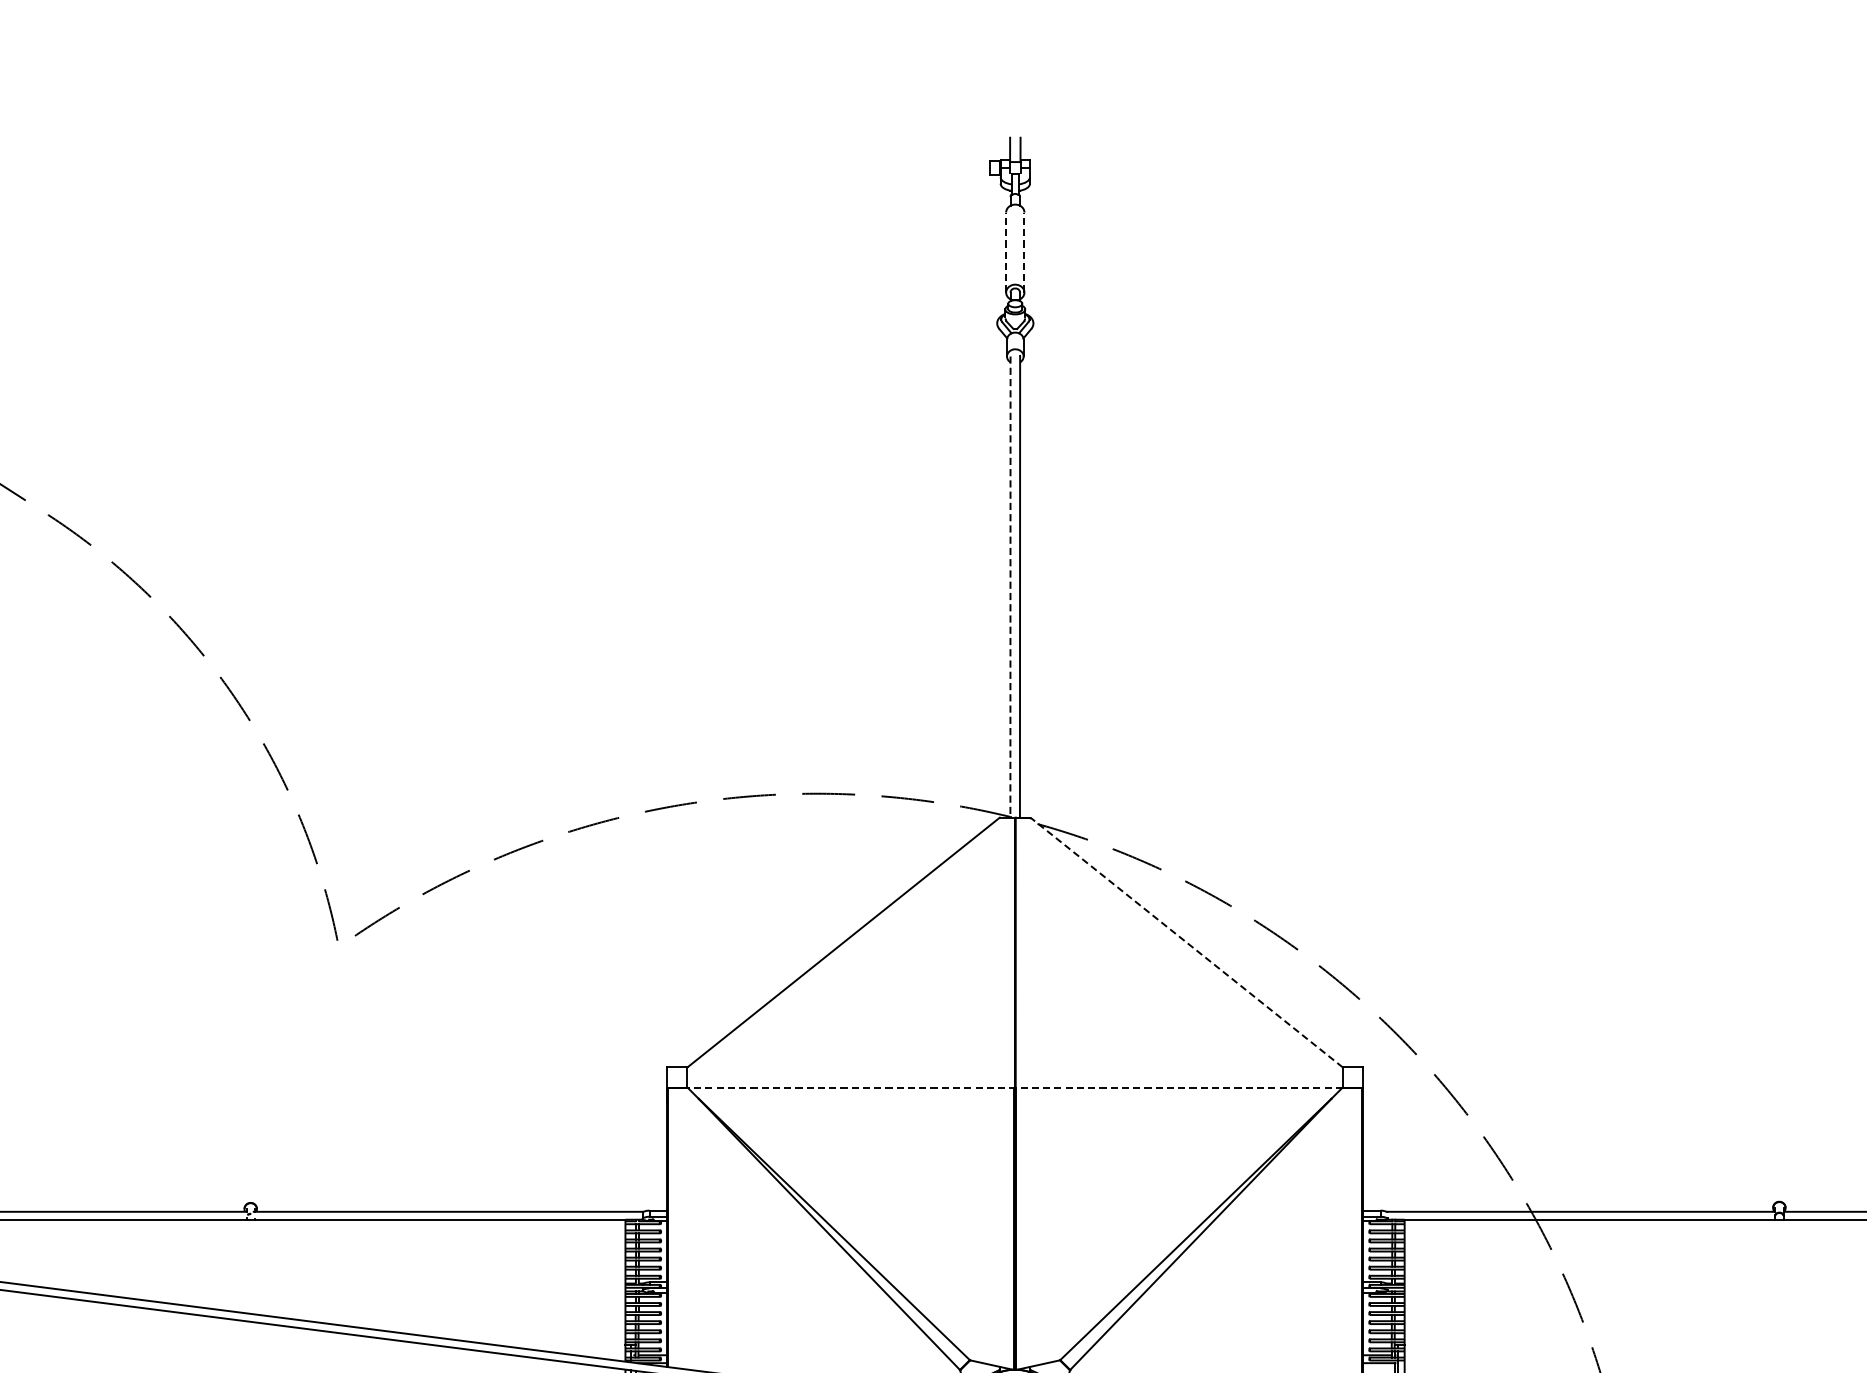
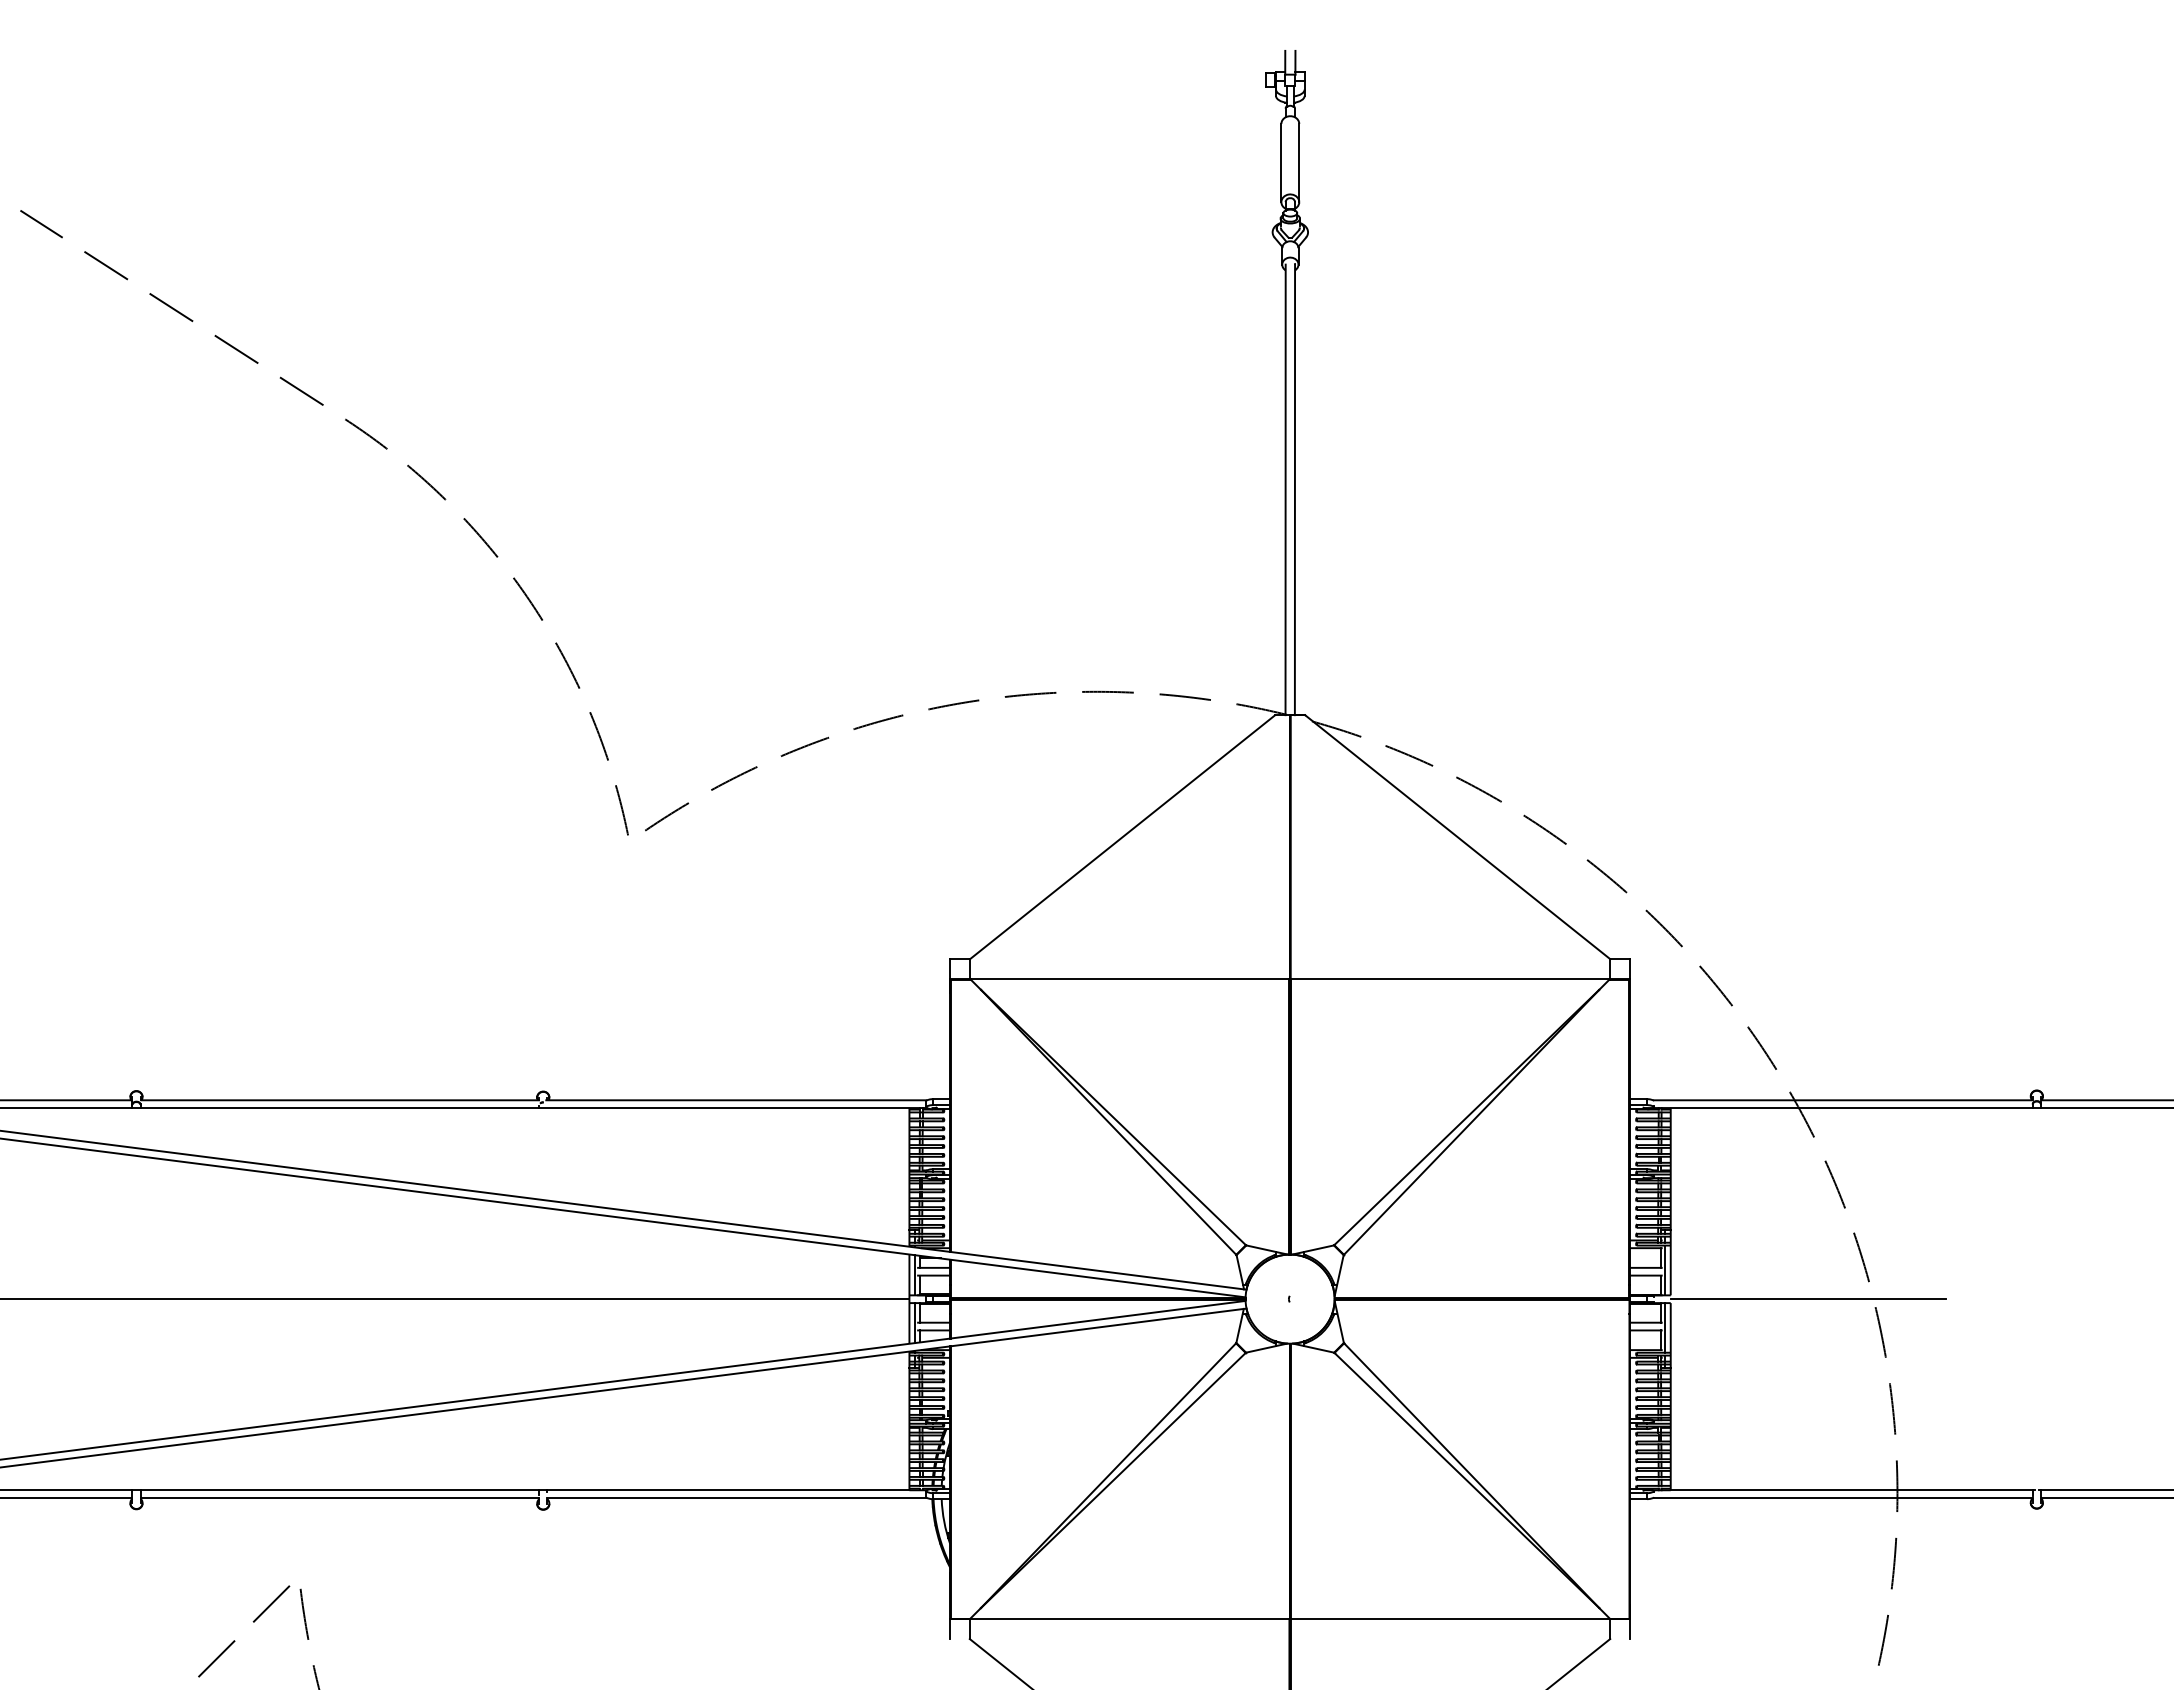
line: (1006, 251) -> (1281, 162), dashed -> solid
line: (1024, 251) -> (1299, 162), dashed -> solid
line: (1010, 587) -> (1285, 490), dashed -> solid
line: (1186, 941) -> (1457, 836), dashed -> solid
line: (1014, 1087) -> (1289, 978), dashed -> solid

